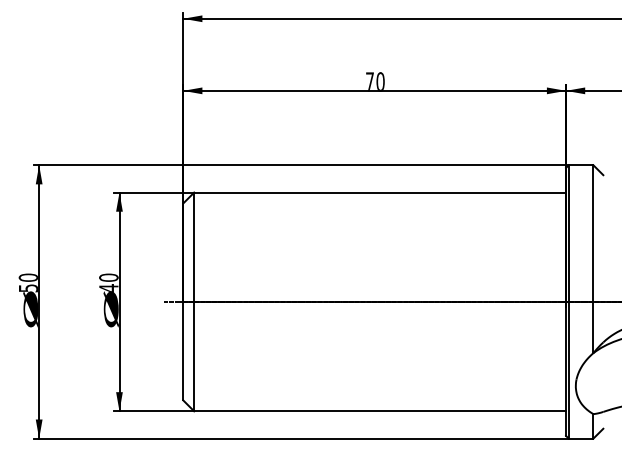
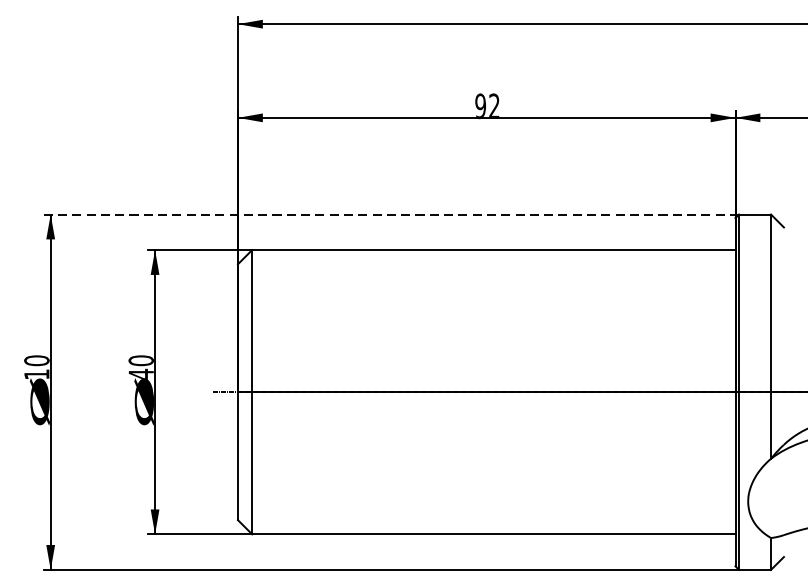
text: (374, 80) -> (486, 104), 70 -> 92
line: (301, 165) -> (391, 214), solid -> dashed
text: (28, 288) -> (36, 374), 50 -> 10

